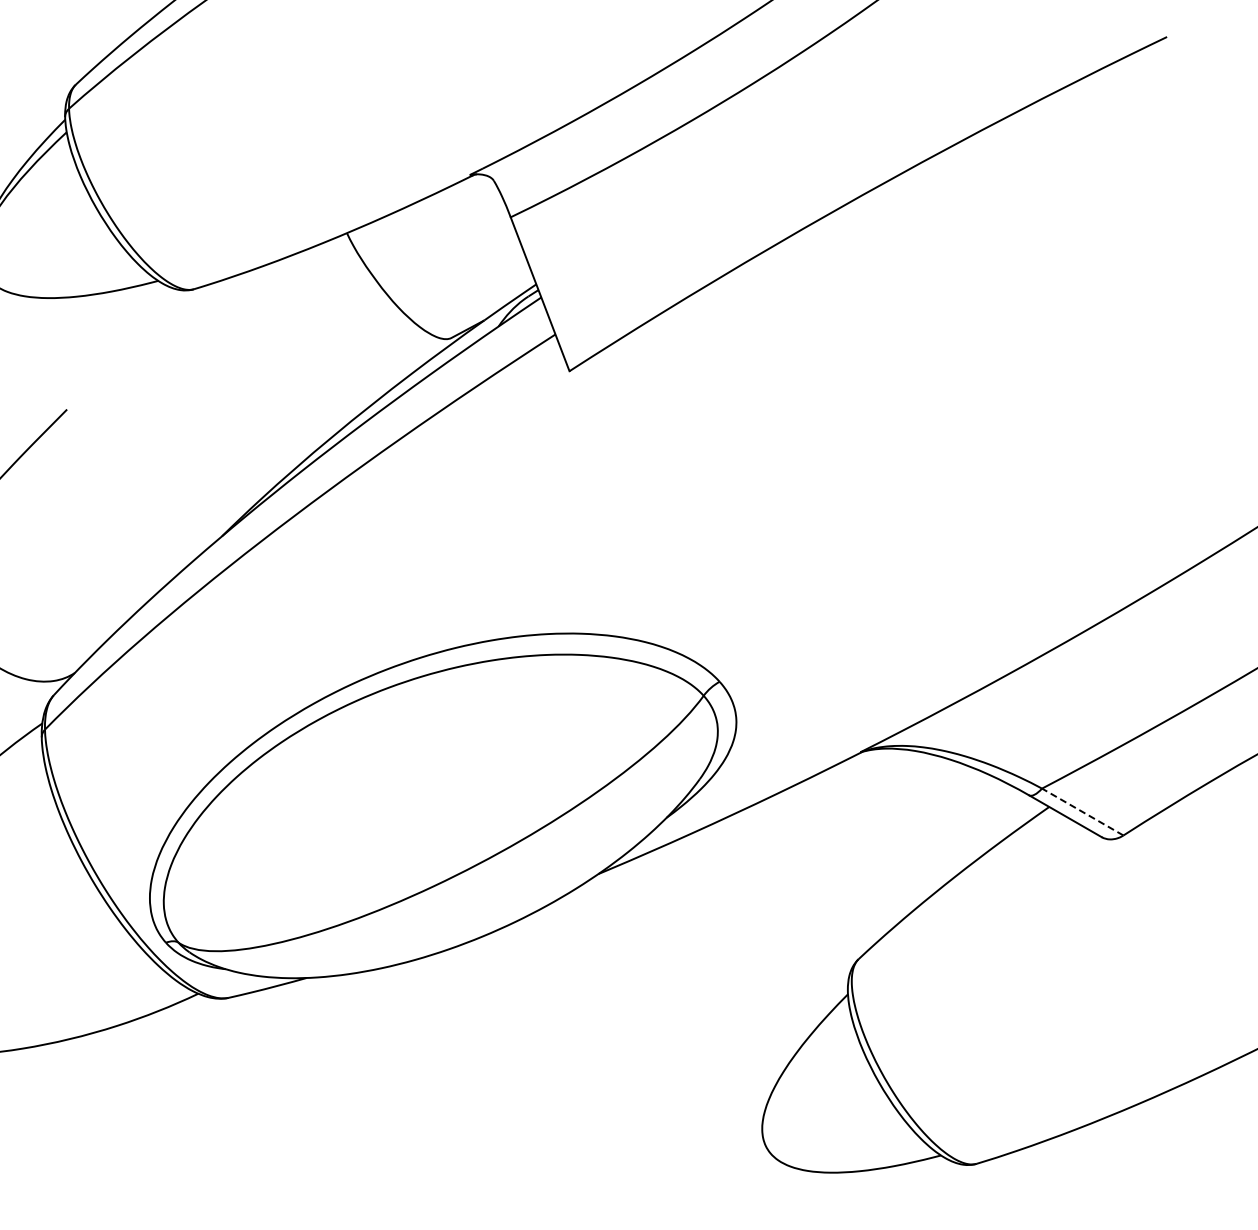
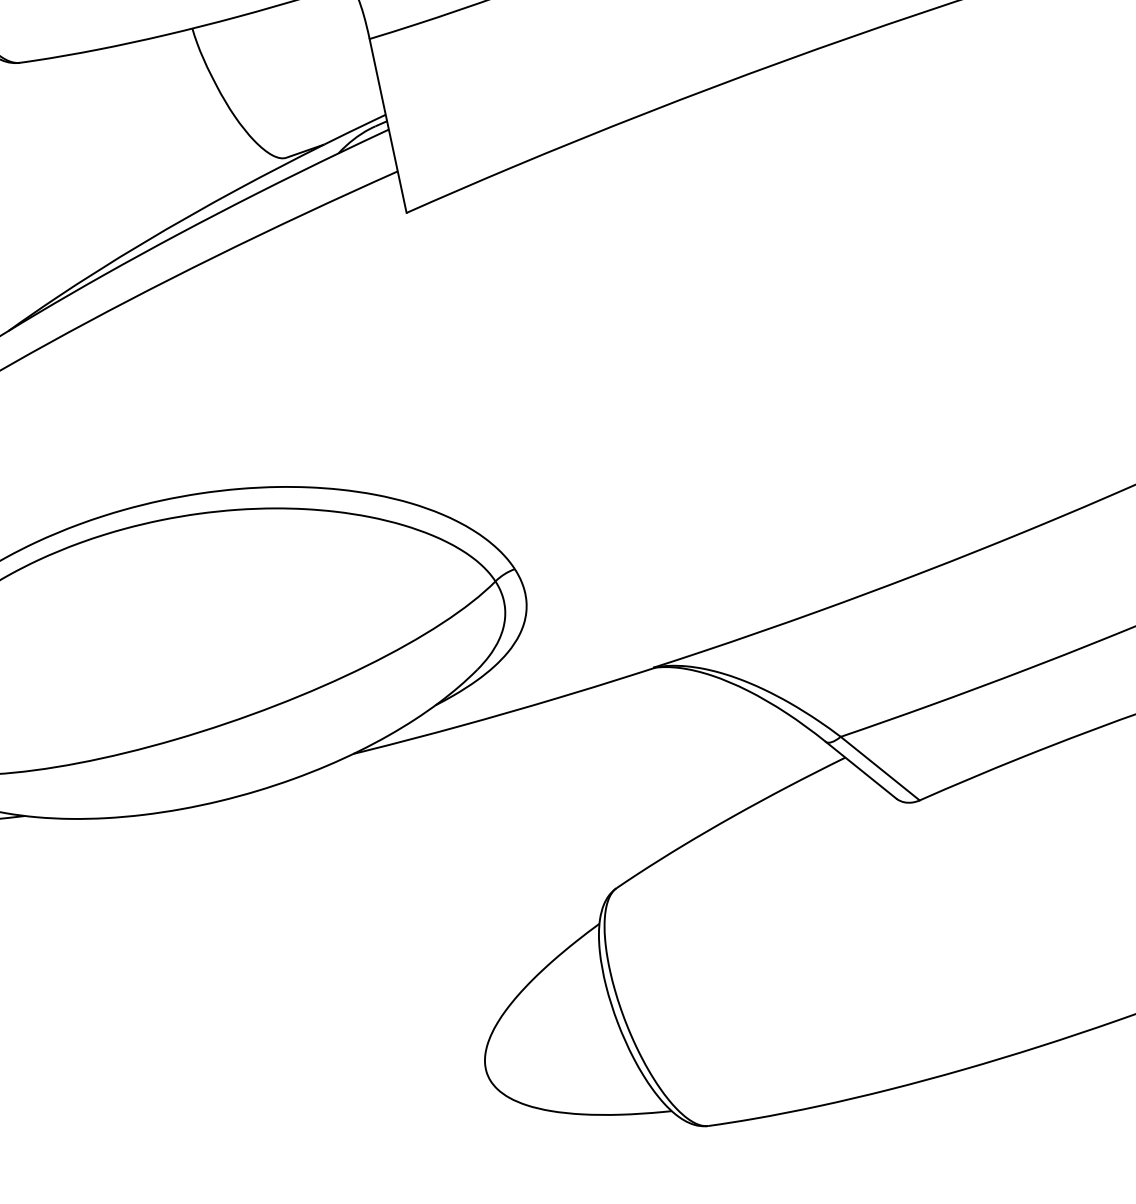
line: (1082, 812) -> (879, 769), dashed -> solid

